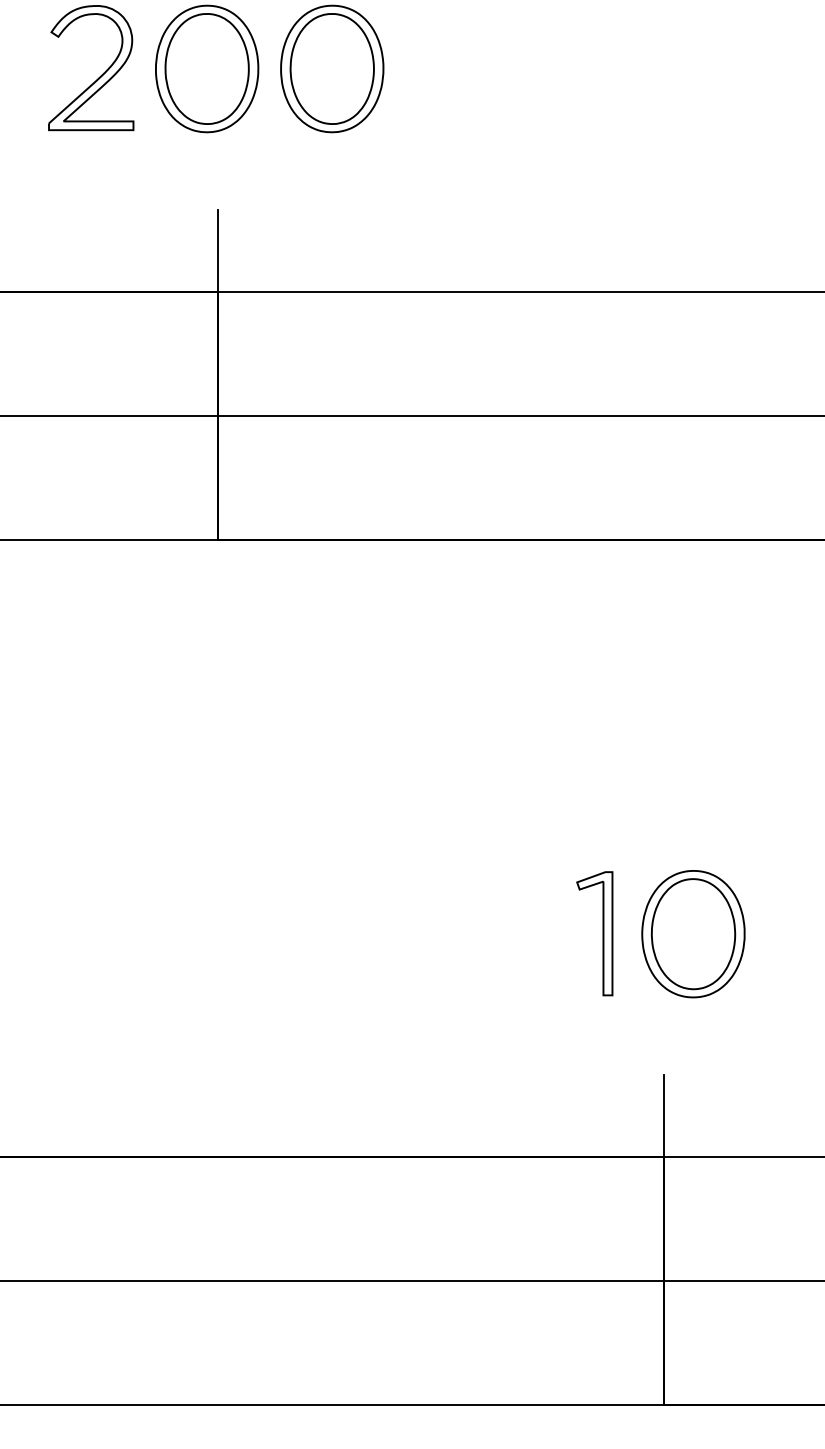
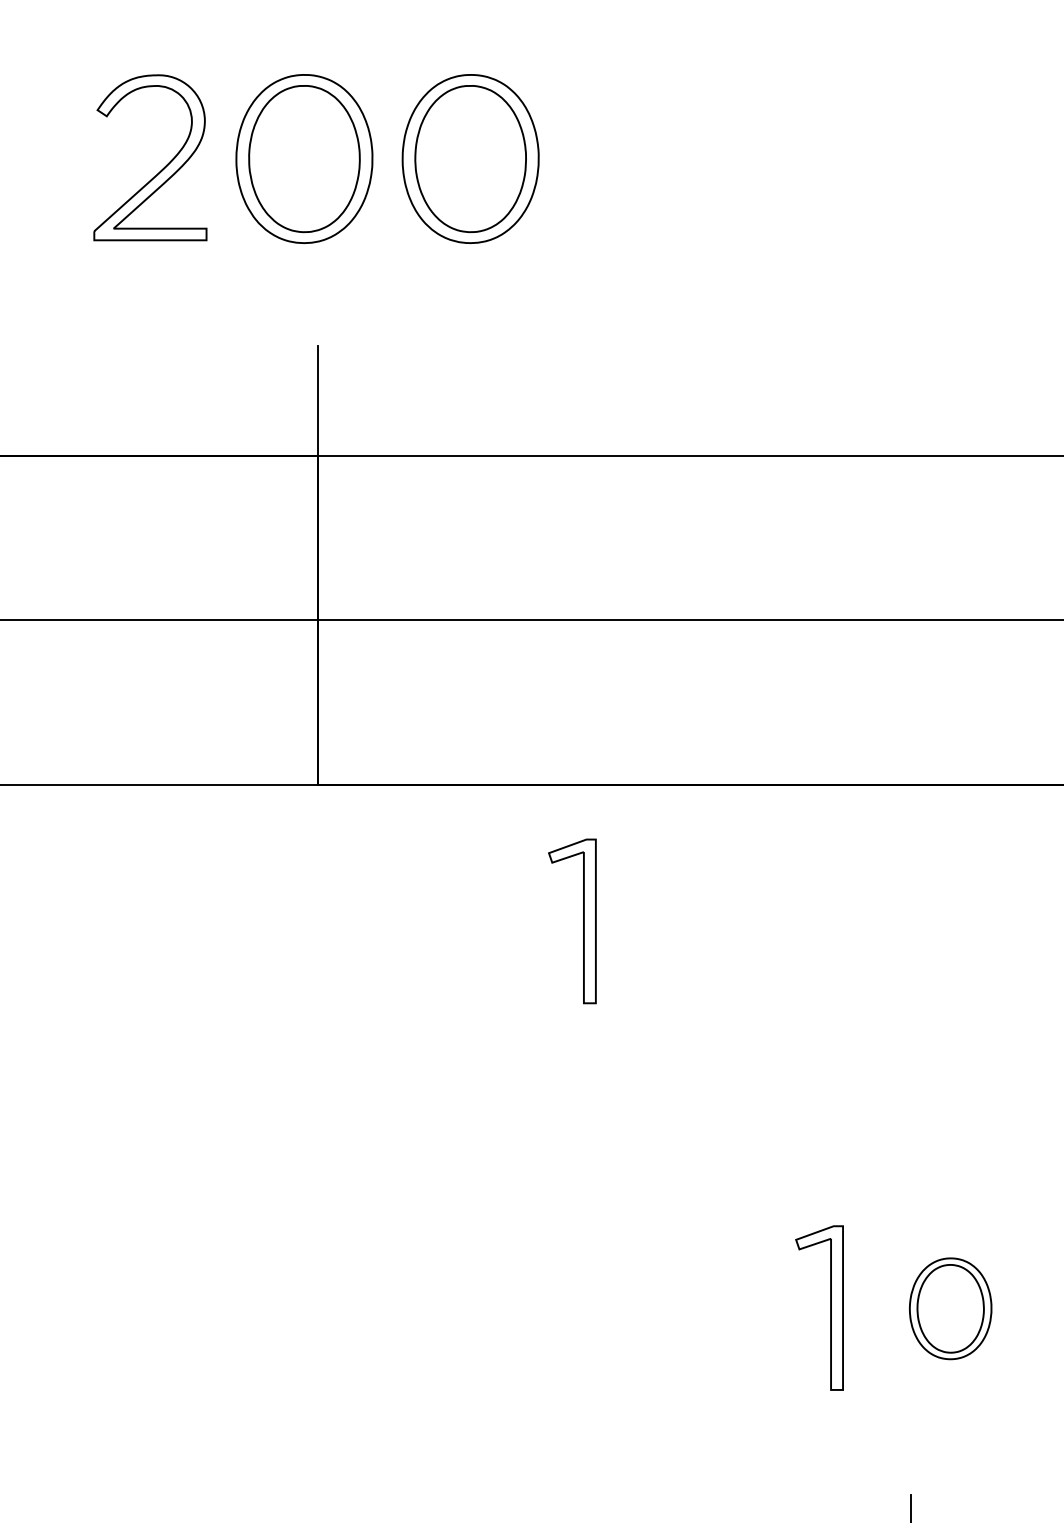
part: (416, 642) -> (582, 921), added
part: (693, 934) -> (950, 1309), size x0.6

